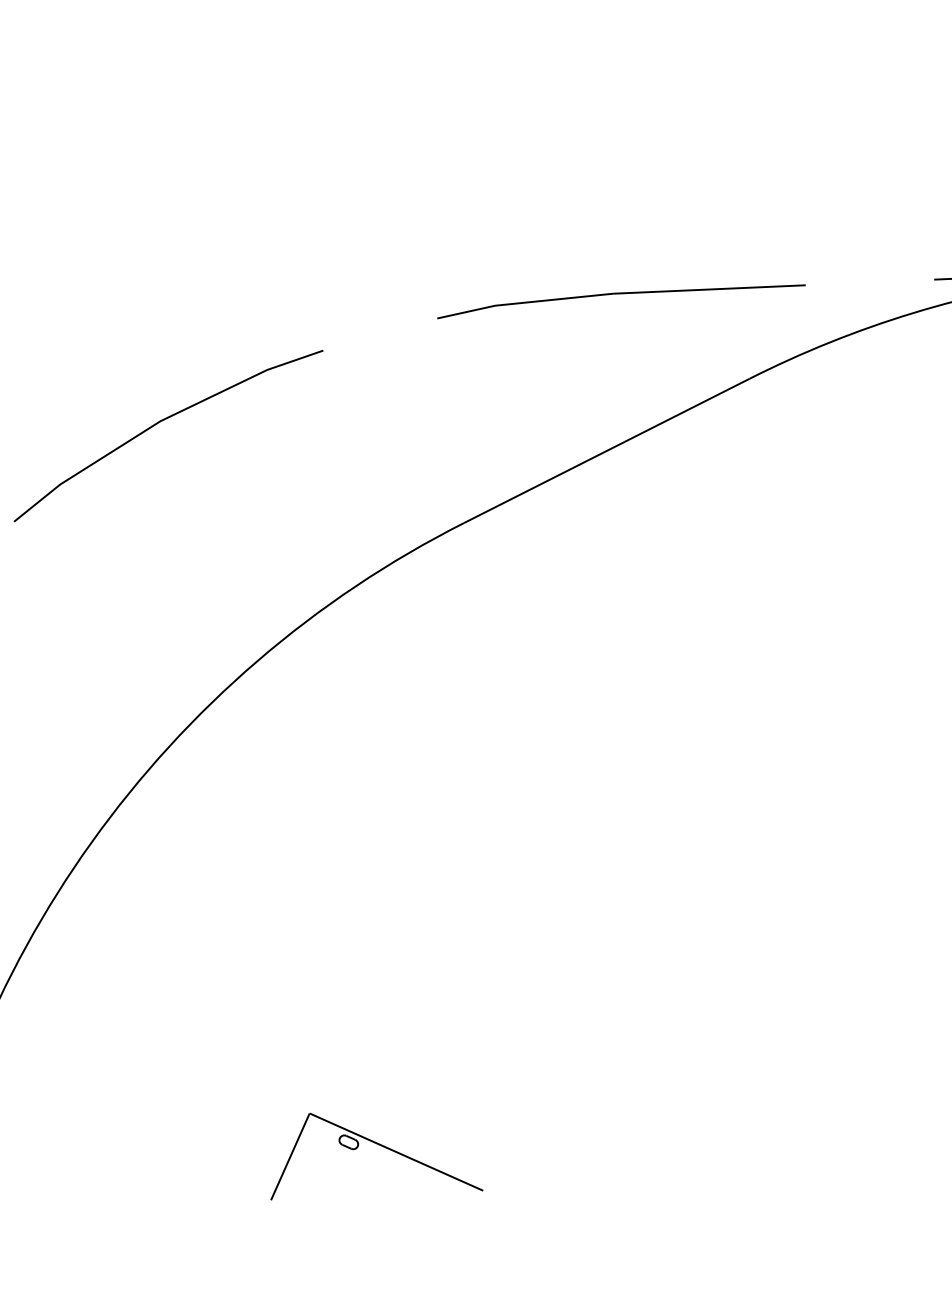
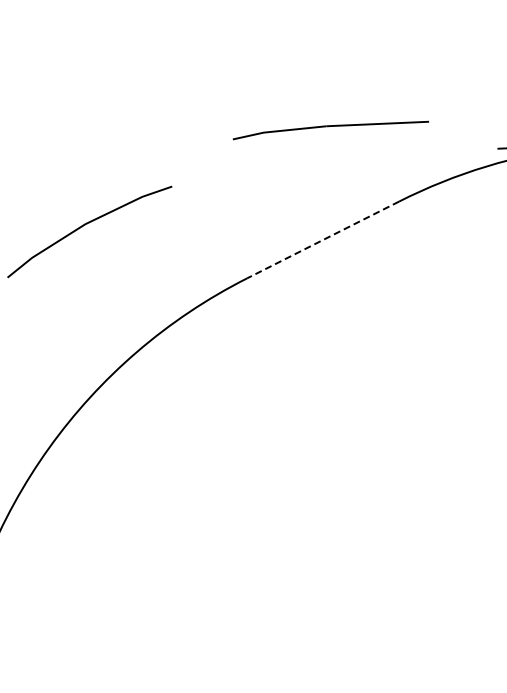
part: (620, 301) -> (330, 130), moved
line: (605, 451) -> (322, 240), solid -> dashed
part: (376, 1156) -> (200, 615), removed

